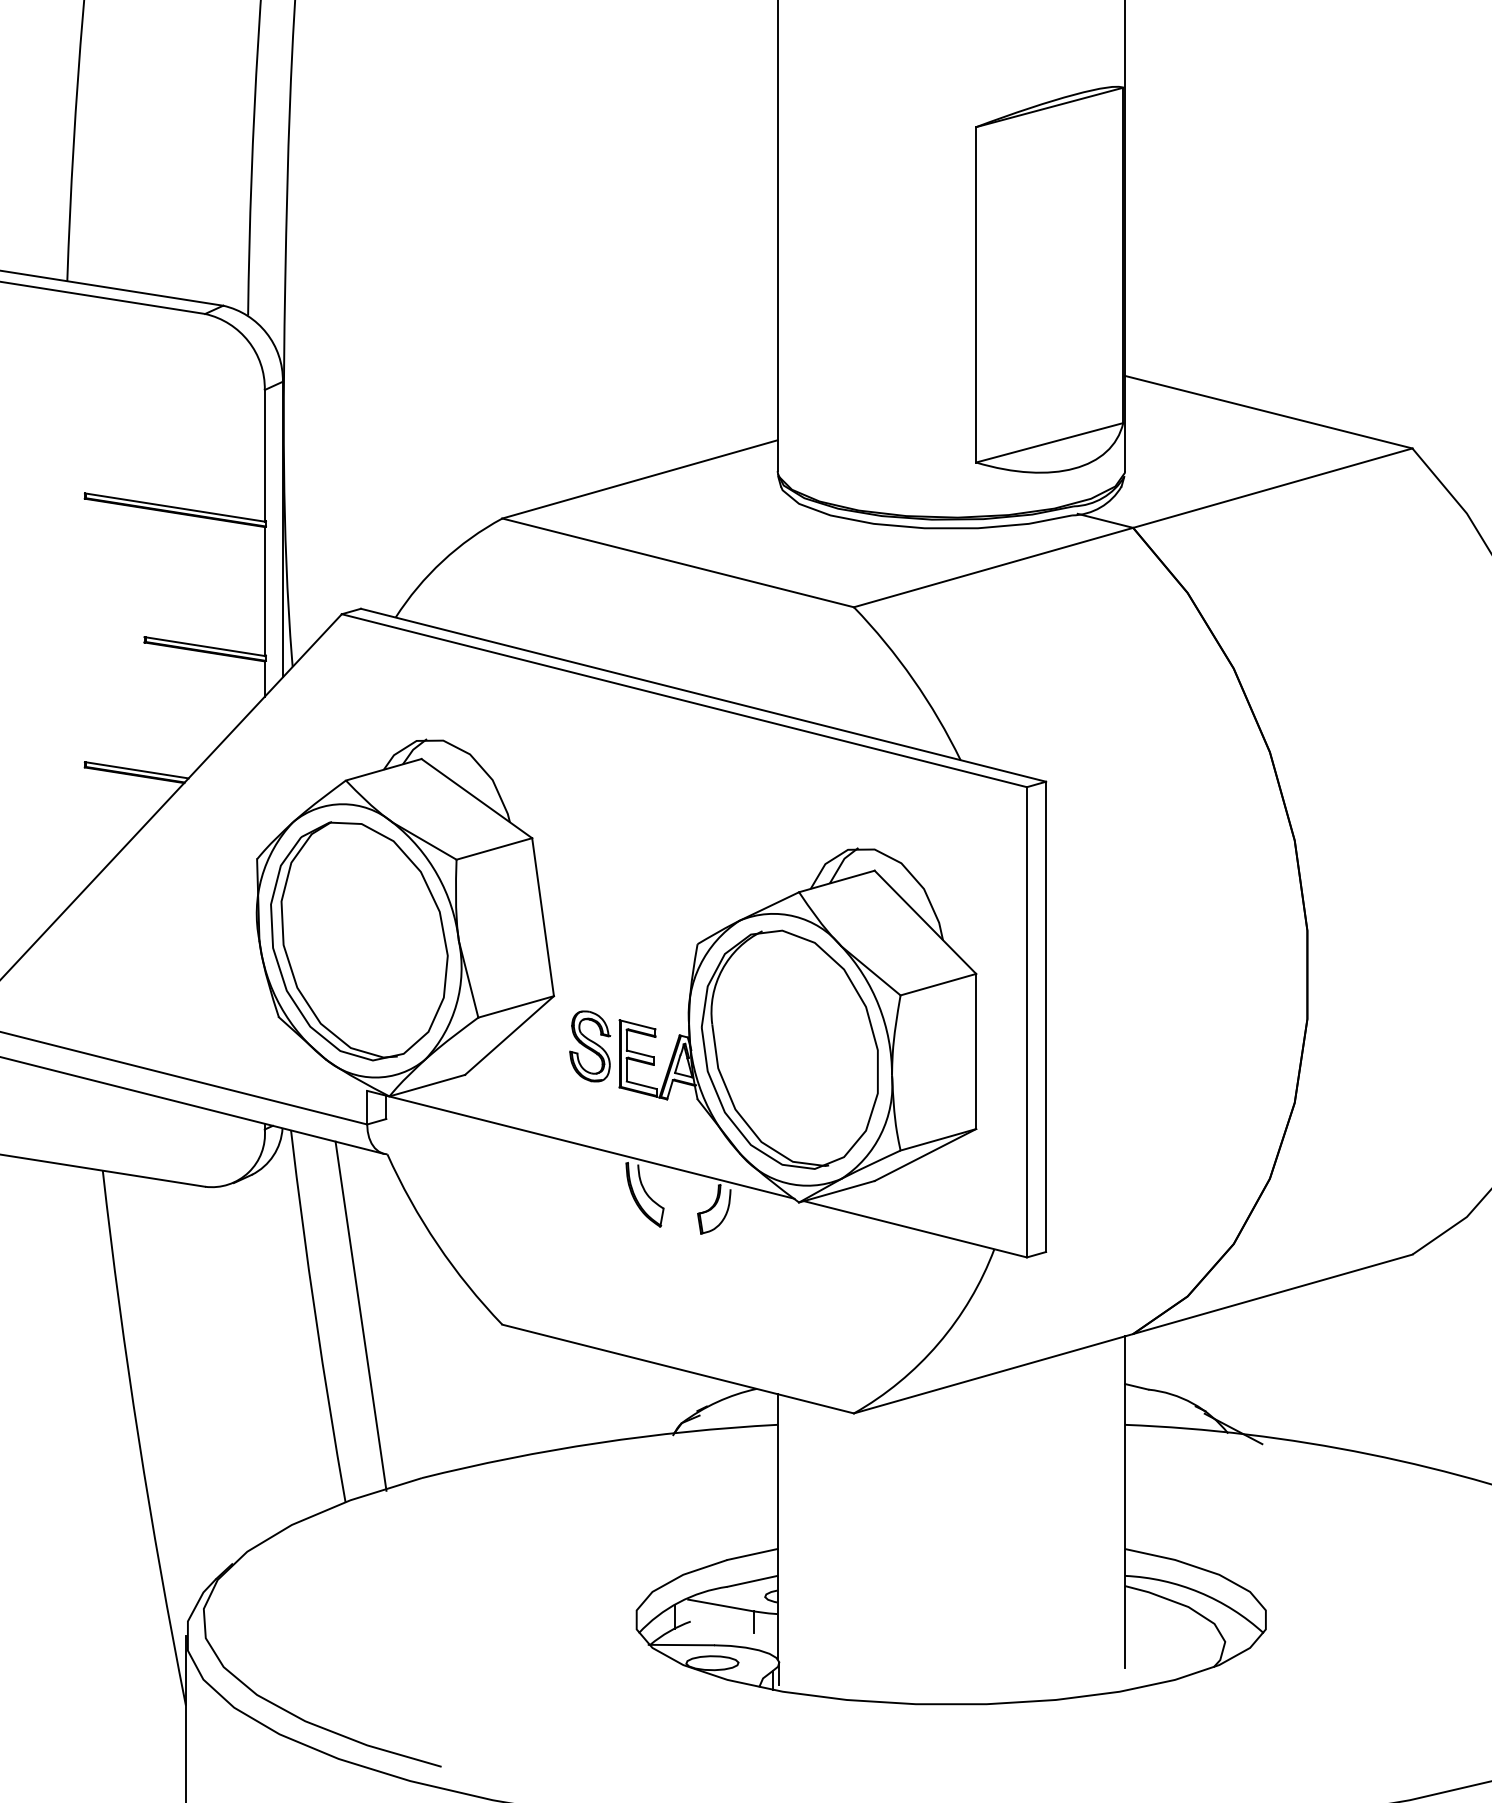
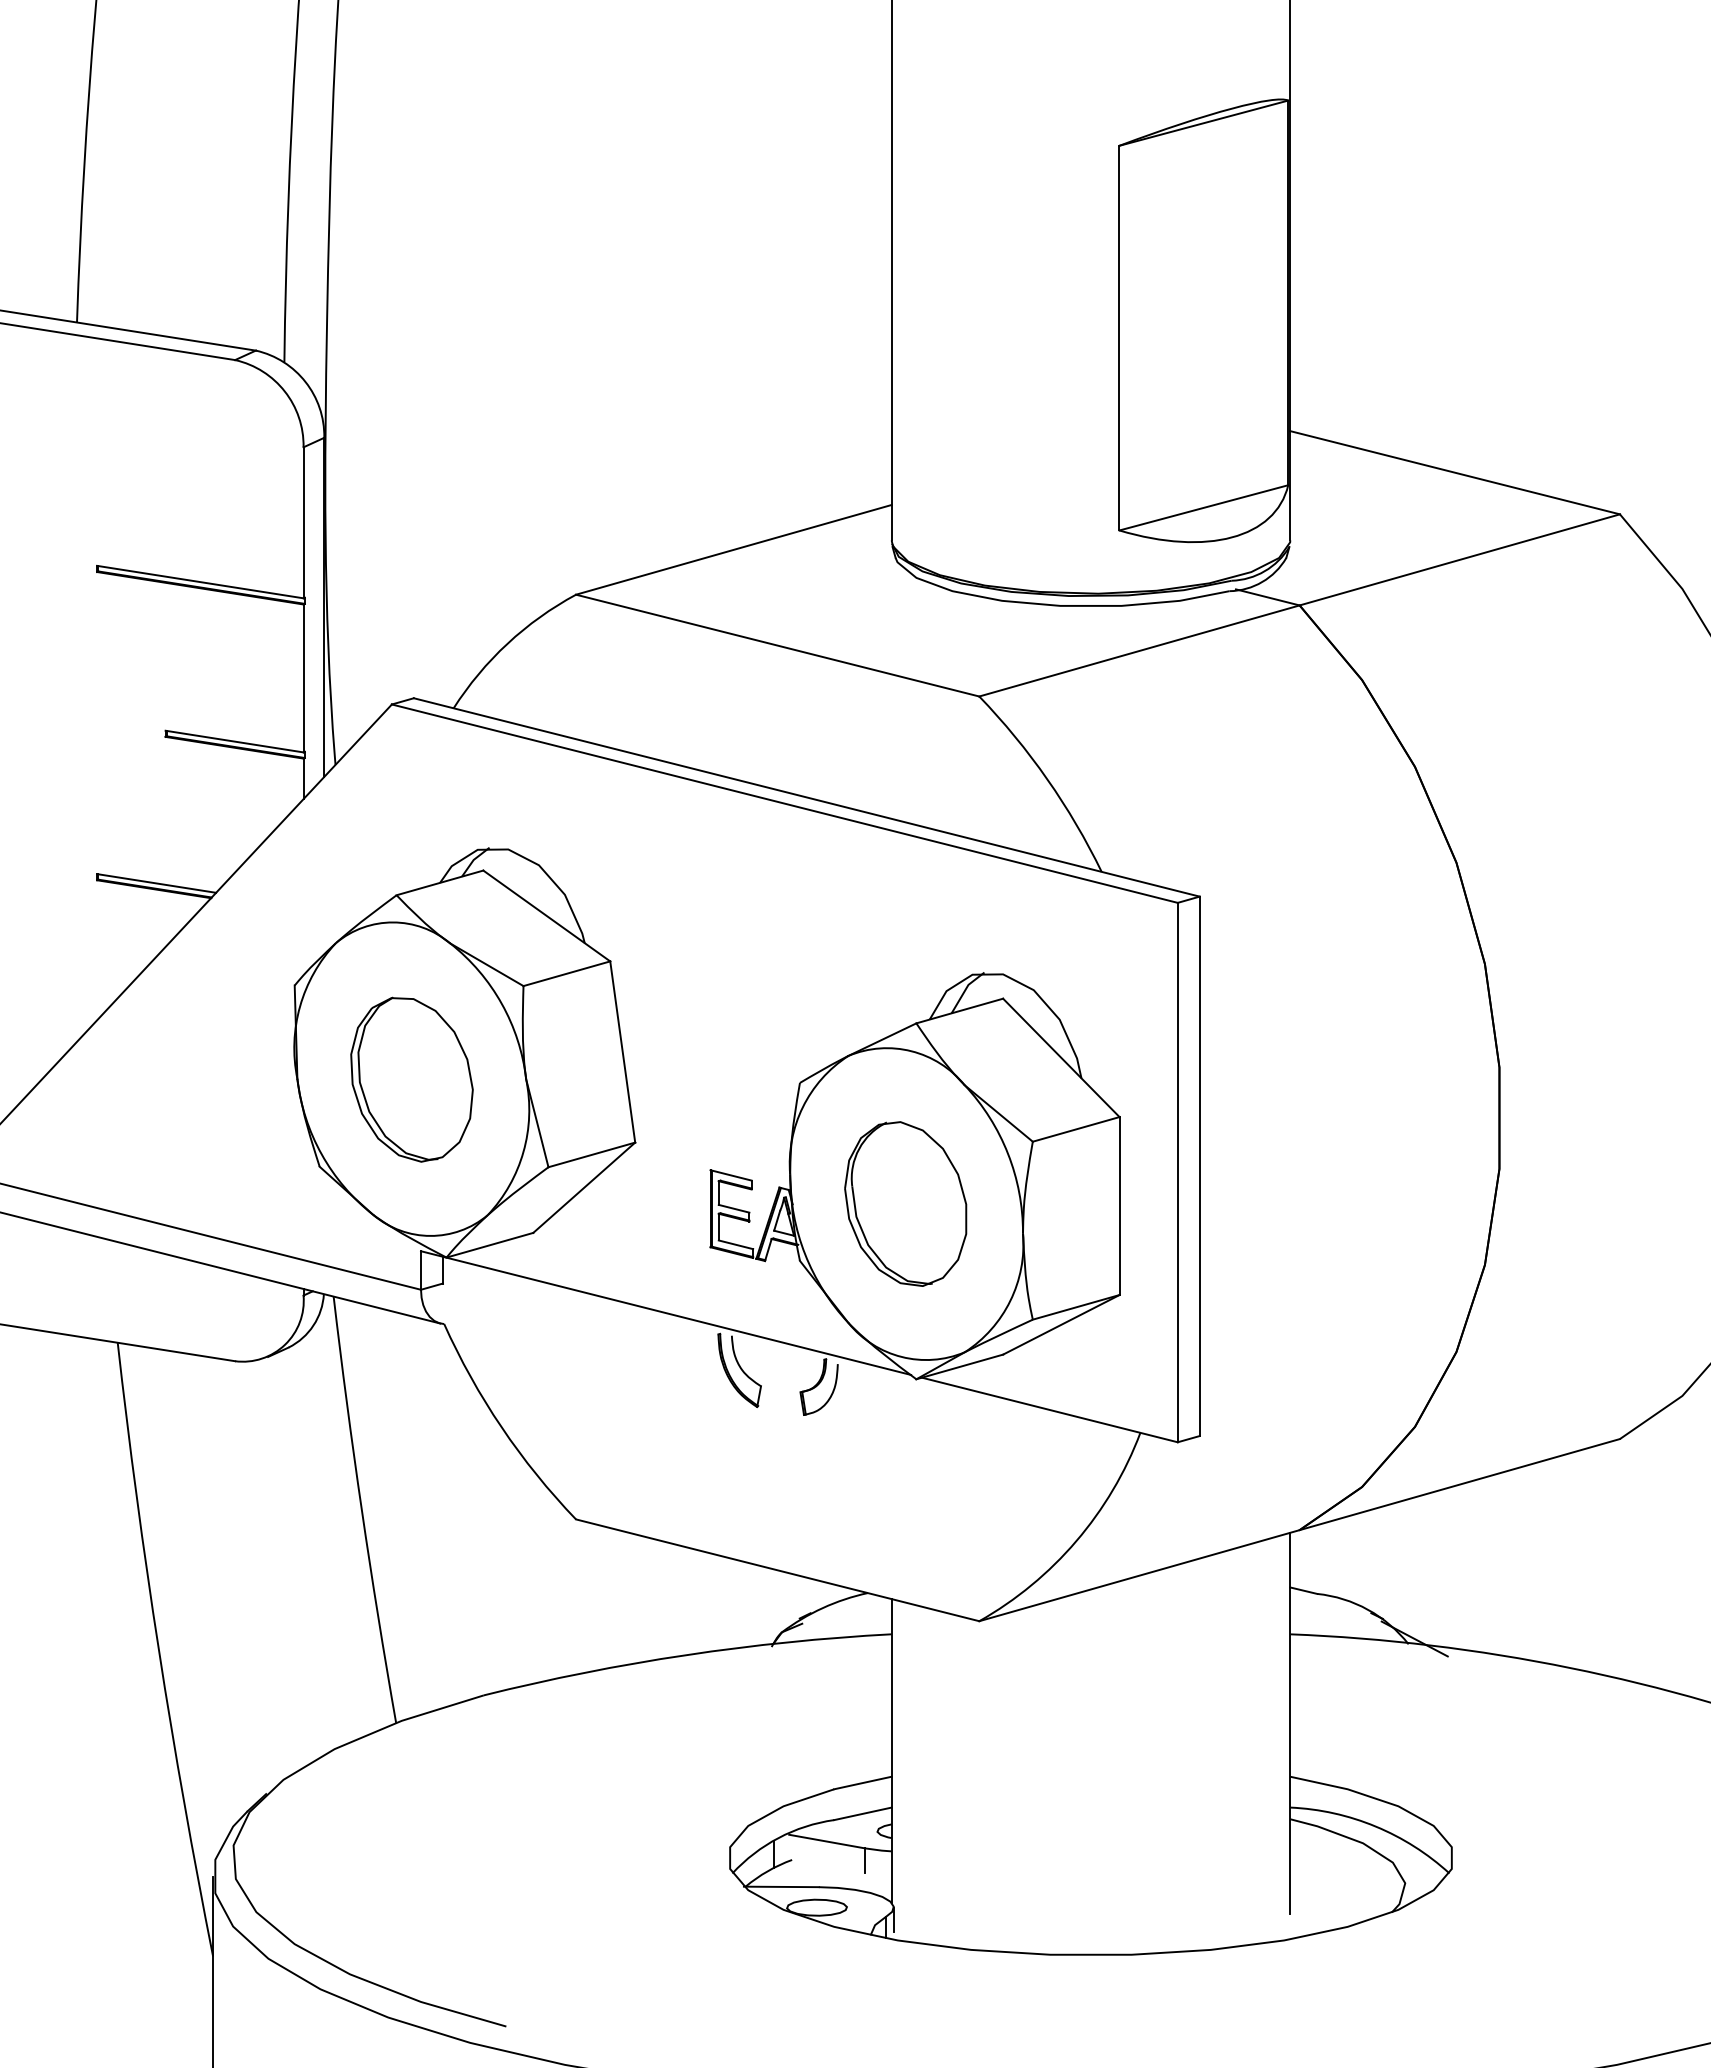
part: (358, 941) -> (411, 1079), size x0.6
part: (589, 1046) -> (676, 1200), removed
part: (789, 1049) -> (905, 1203), size x0.6
line: (360, 1316) -> (413, 1509), removed

